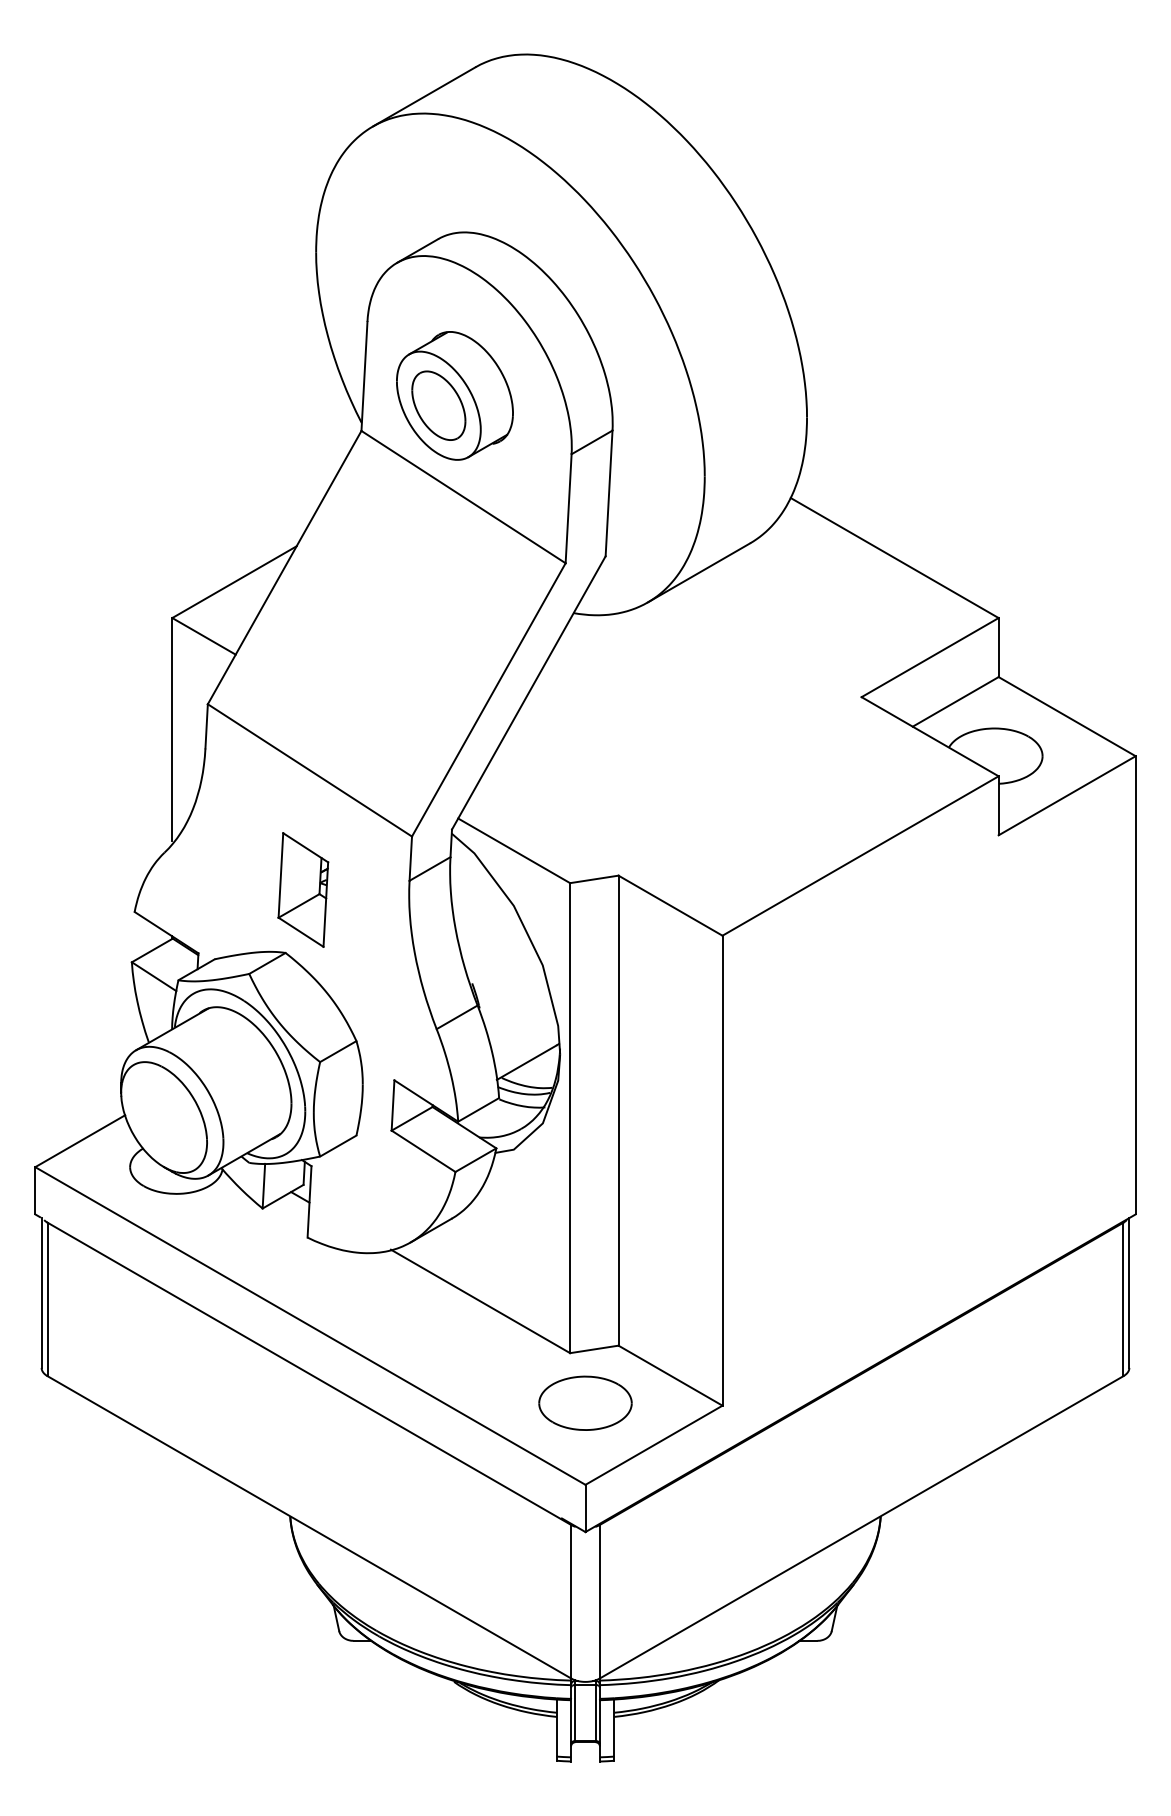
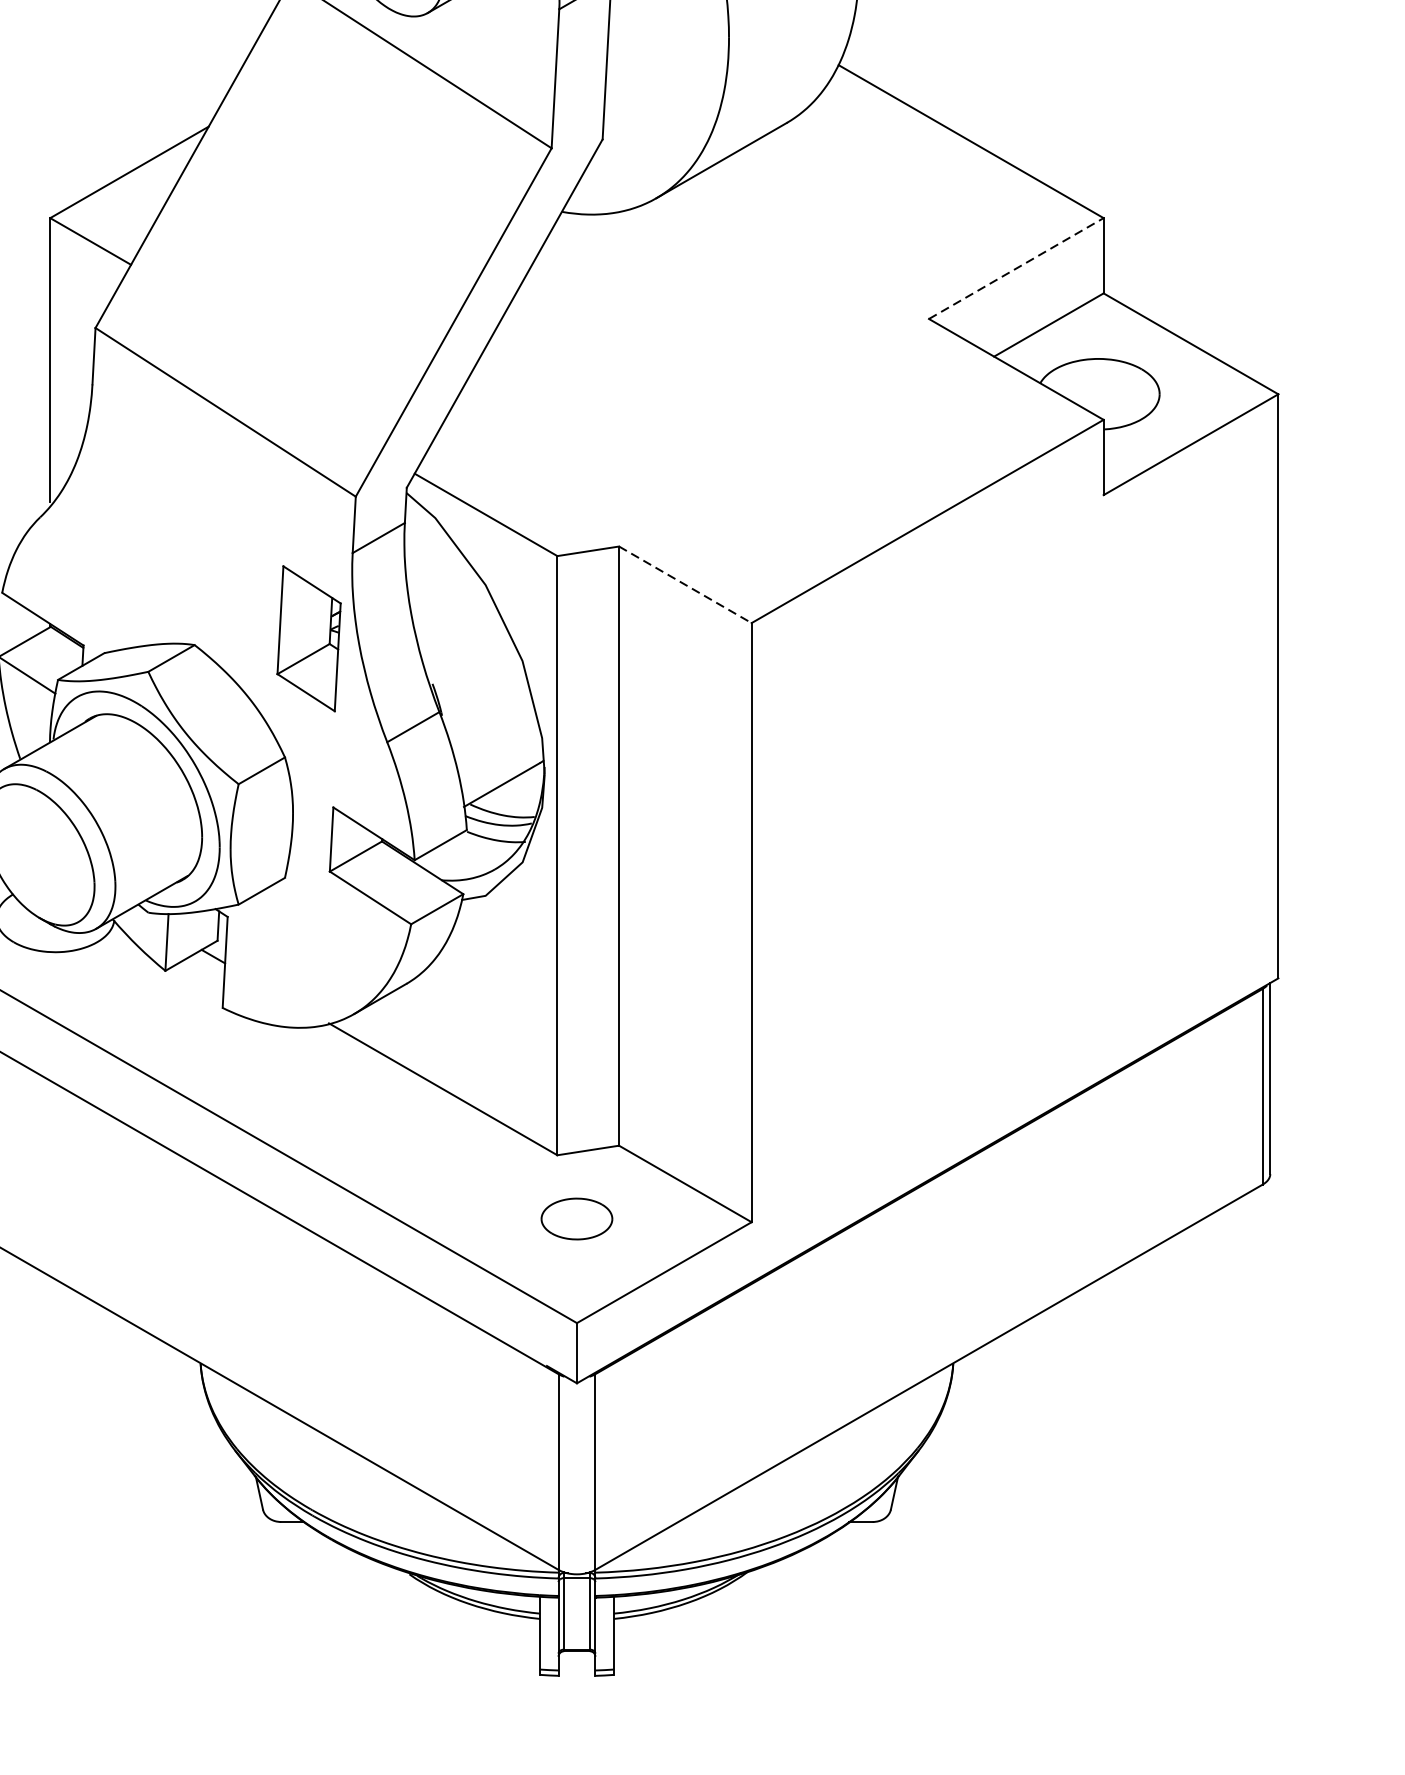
line: (930, 657) -> (1016, 268), solid -> dashed
part: (303, 889) -> (309, 638), moved
line: (670, 905) -> (685, 584), solid -> dashed
part: (585, 1402) -> (576, 1218), size x0.6

